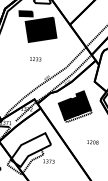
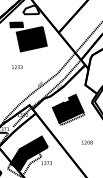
text: (35, 59) -> (17, 67), moved
fill: (30, 149) -> (28, 152), added

